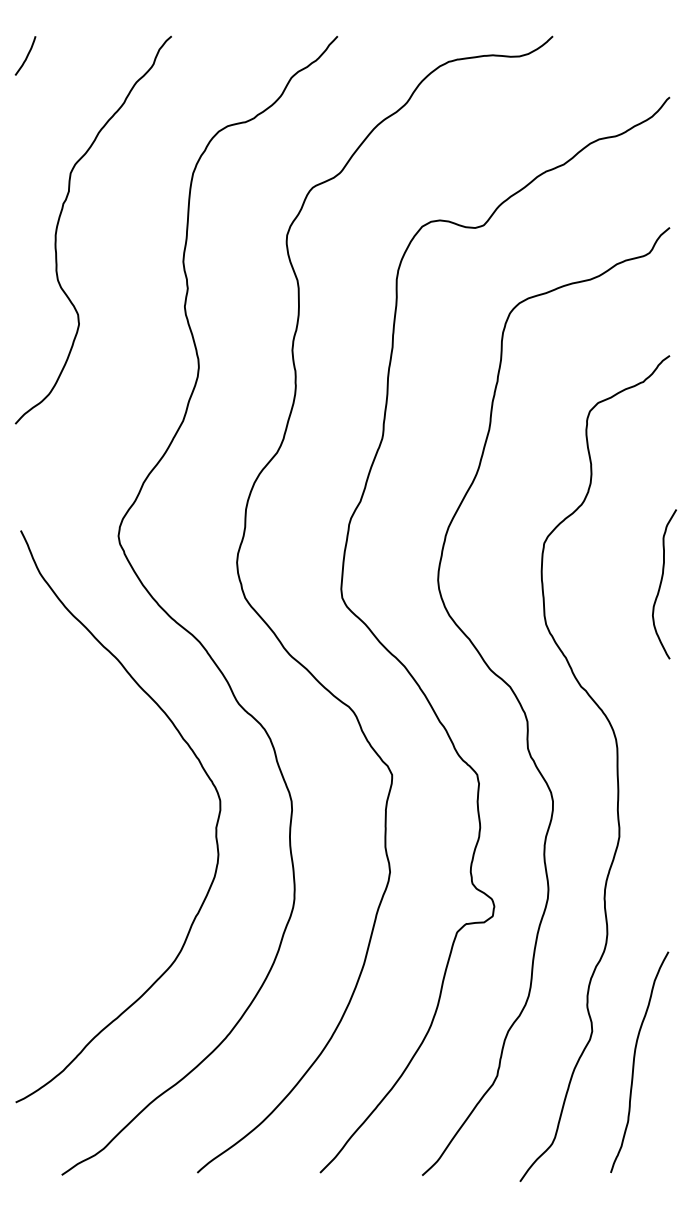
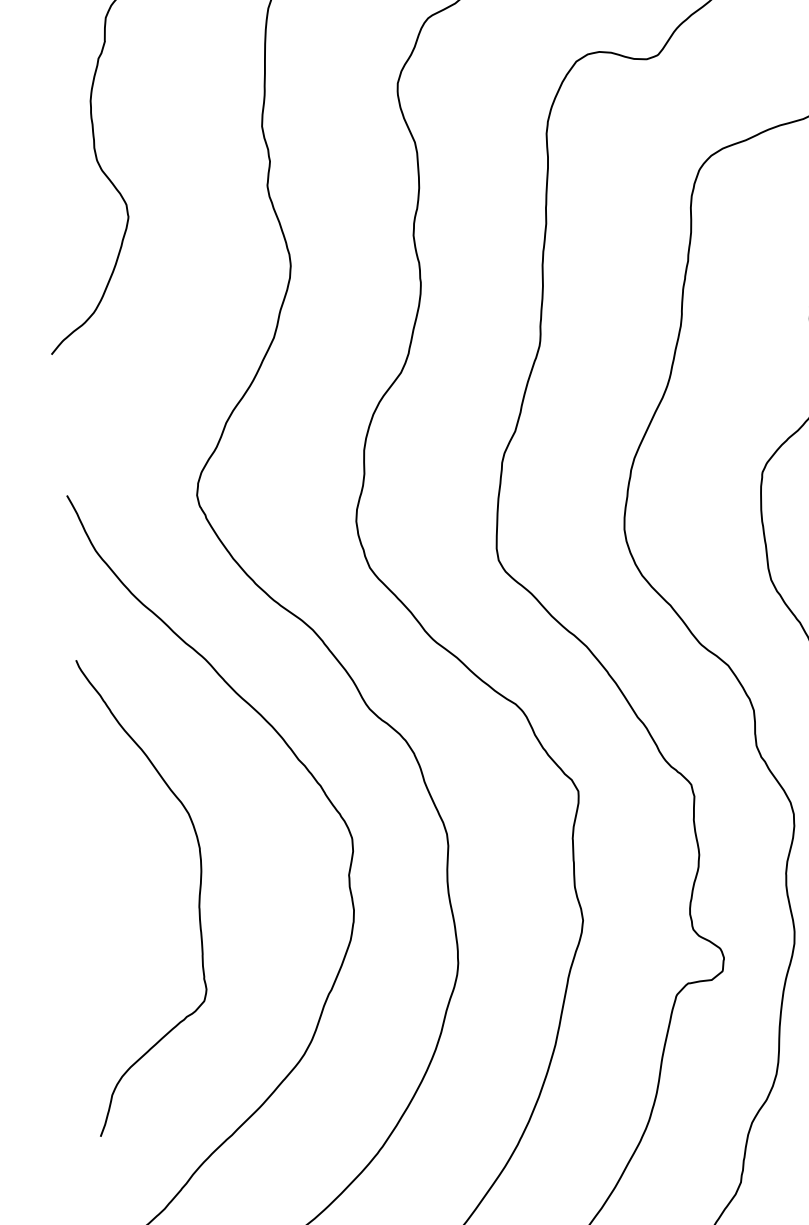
curve: (101, 841) -> (197, 901), added

